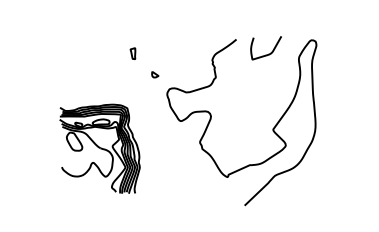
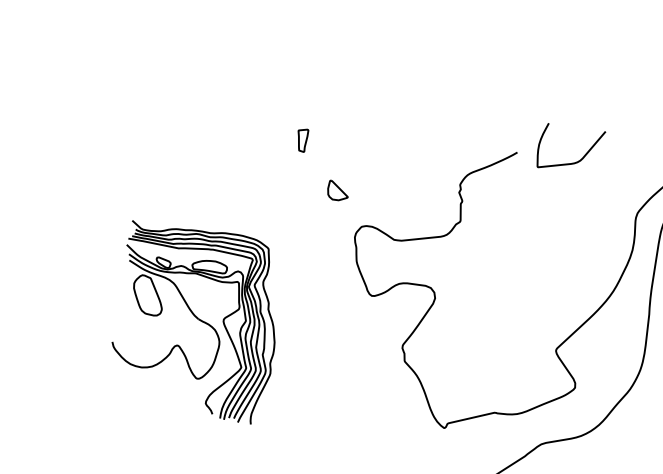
curve: (268, 53) -> (572, 161), moved
part: (155, 74) -> (339, 191), size x1.6

